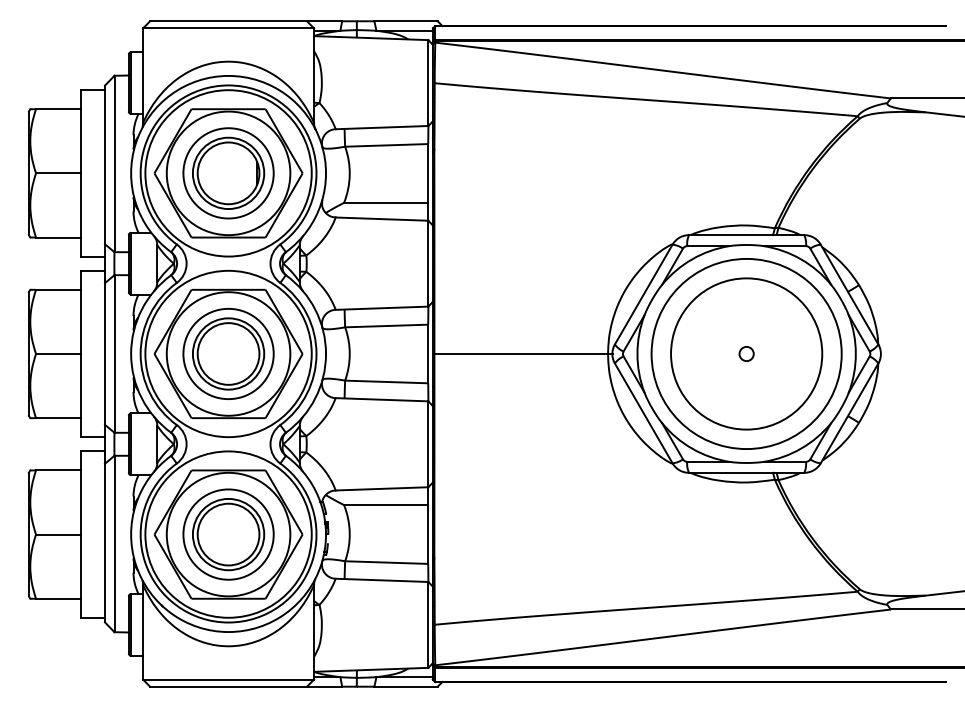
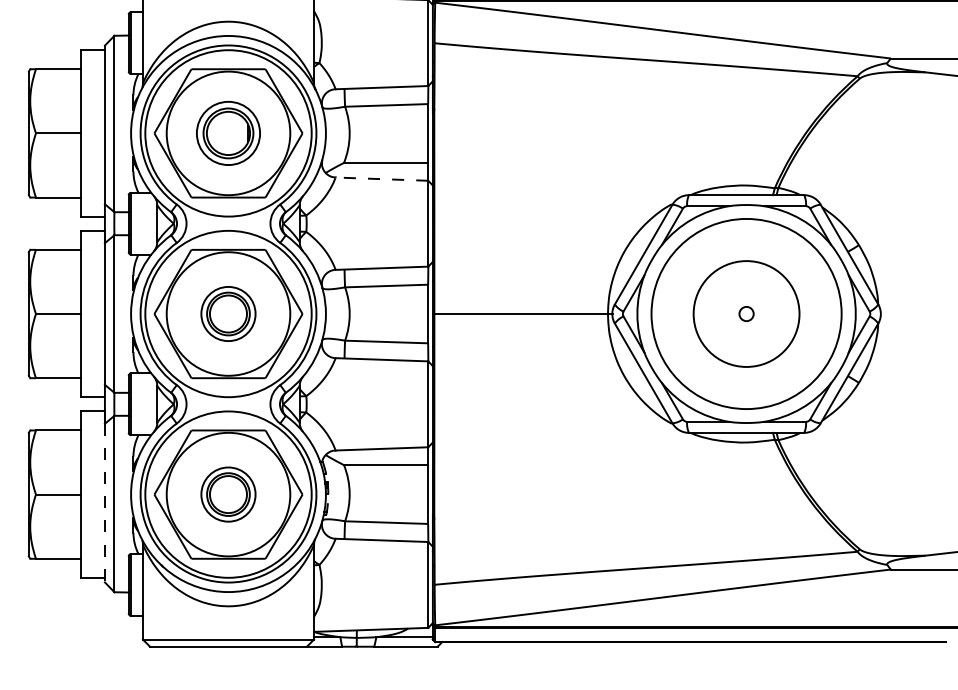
part: (228, 173) -> (228, 133), size x0.7
line: (381, 219) -> (381, 179), solid -> dashed
part: (228, 353) -> (228, 313), size x0.6
circle: (746, 353) -> (746, 313), size x0.7
part: (228, 534) -> (228, 494), size x0.6
line: (105, 543) -> (105, 503), solid -> dashed

